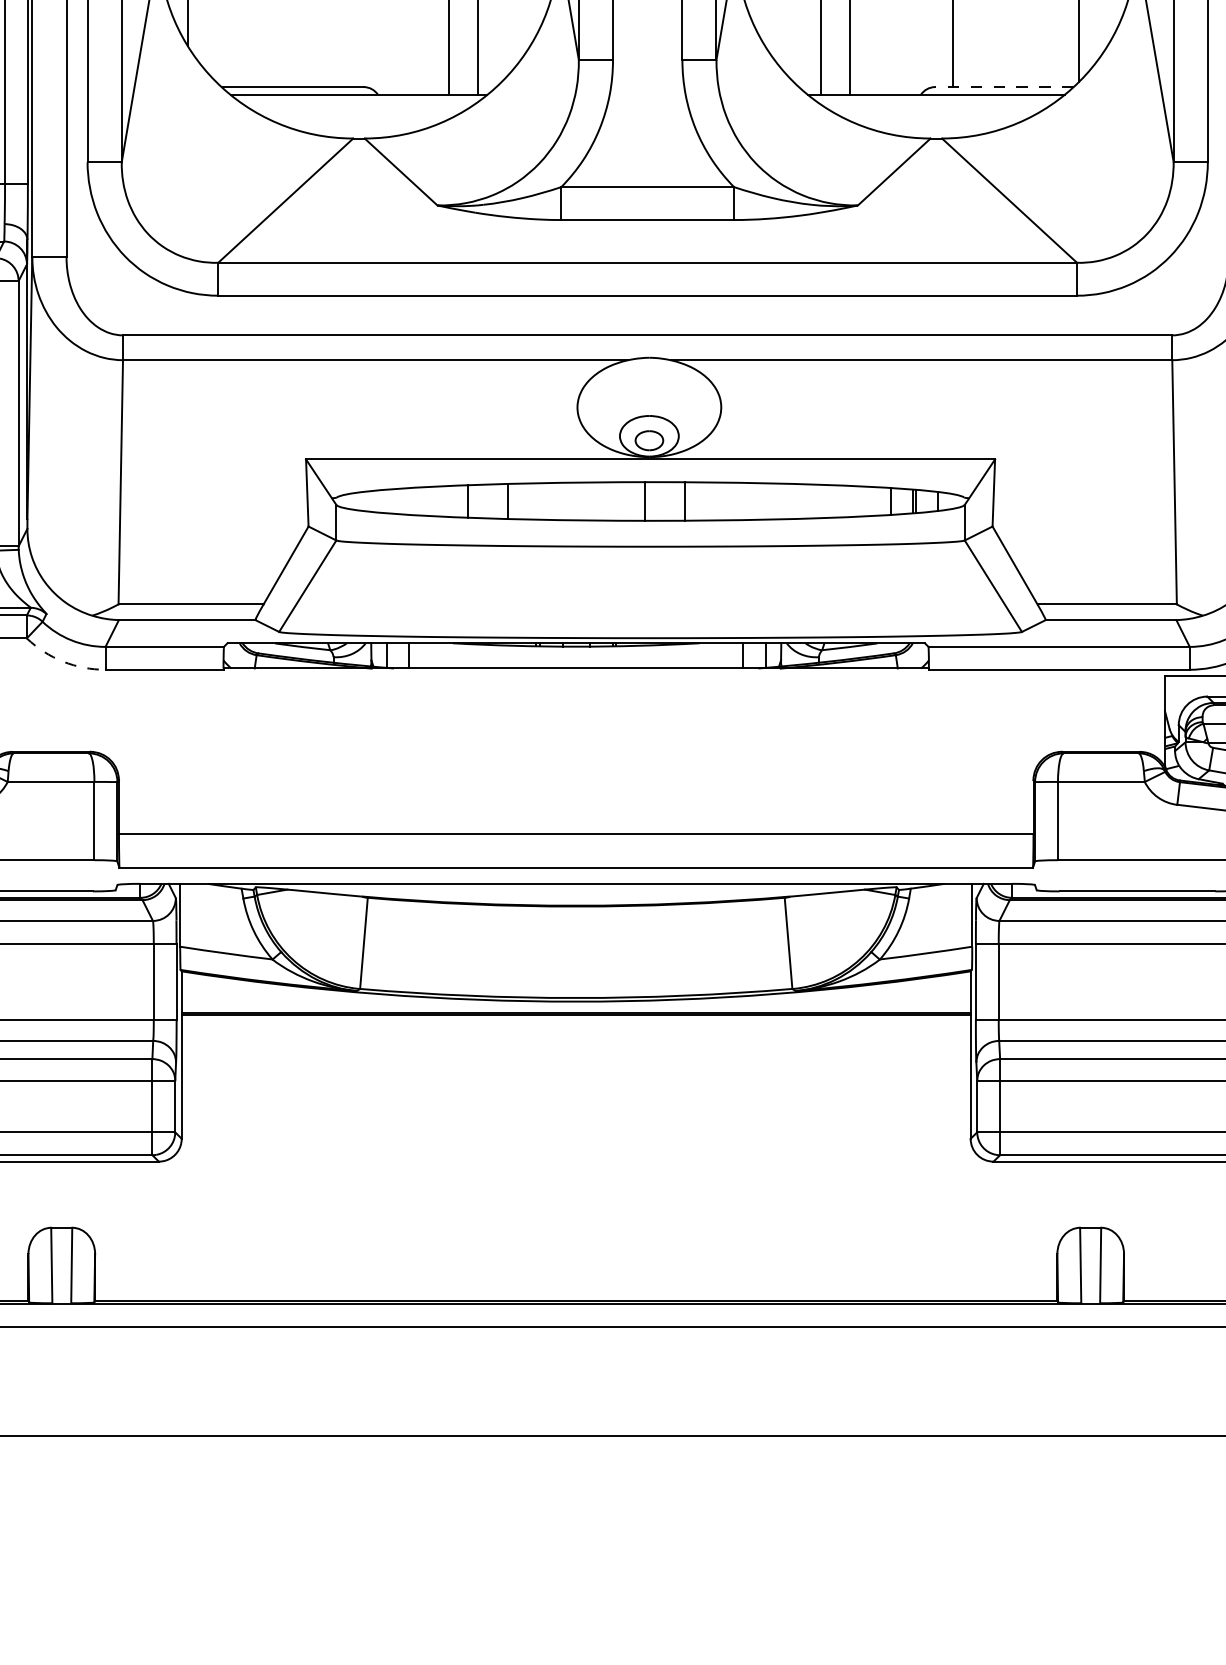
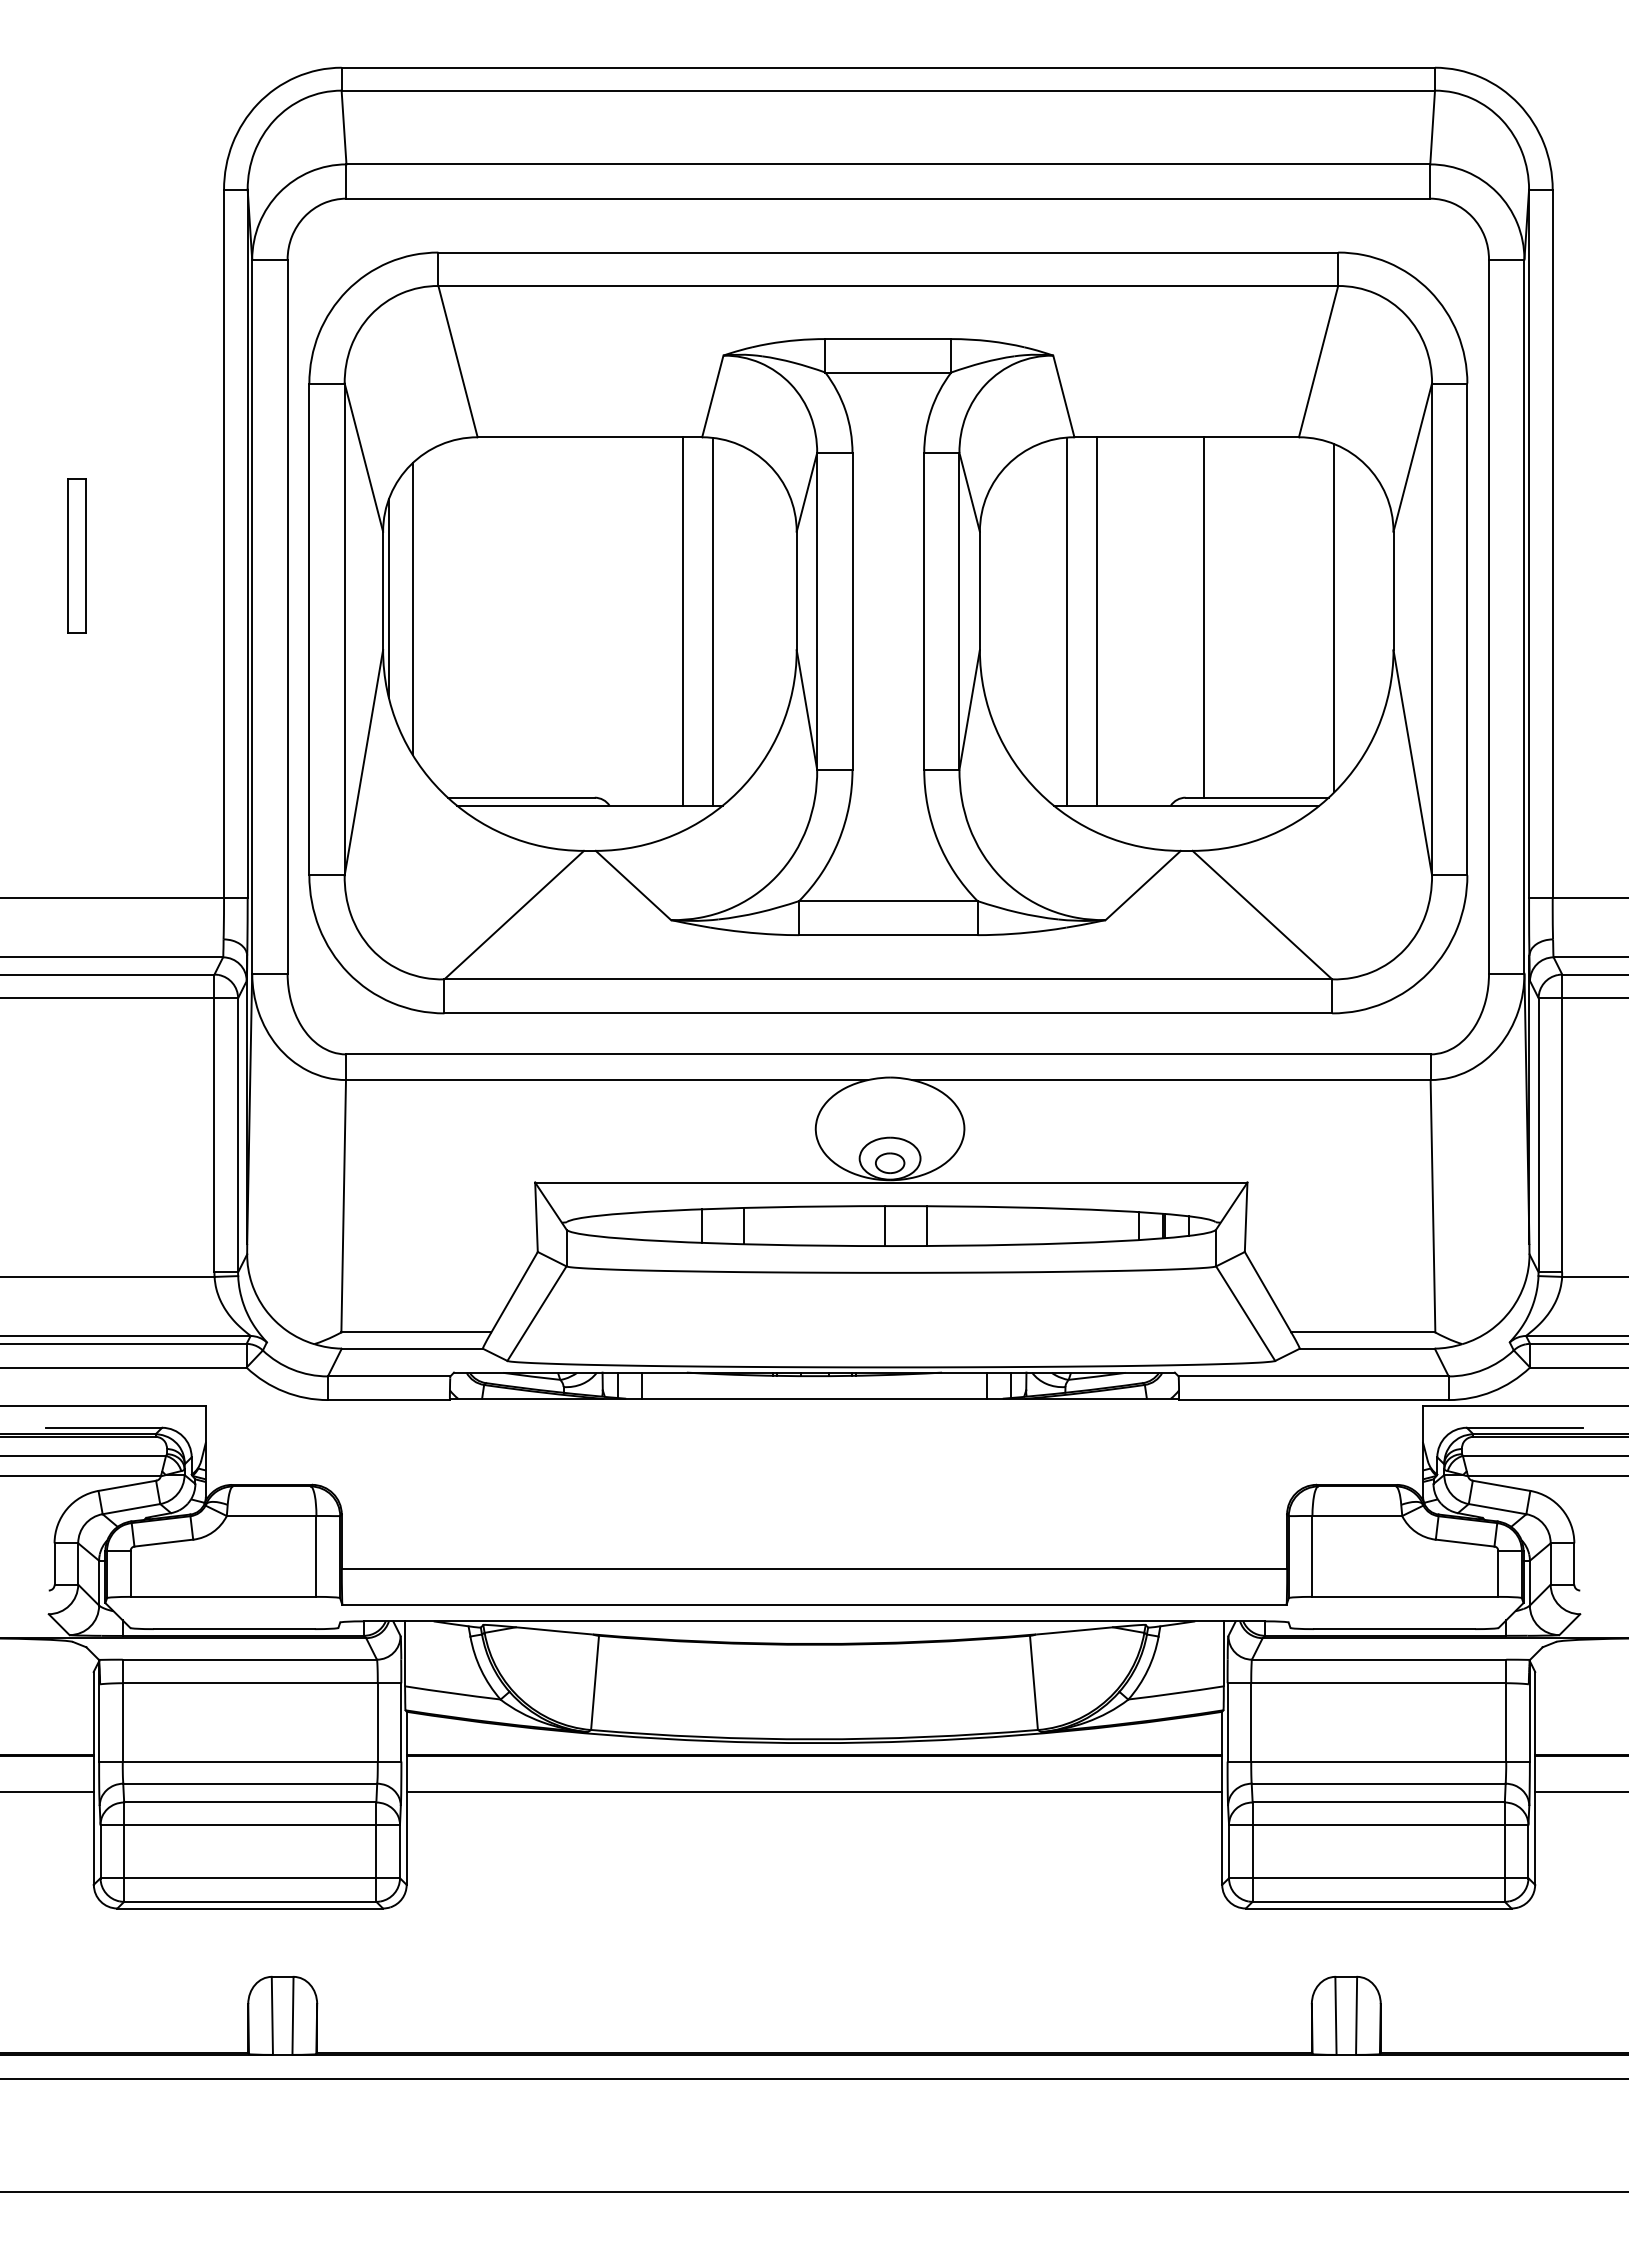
line: (1003, 86) -> (1256, 797), dashed -> solid
arc: (63, 661) -> (284, 1391), dashed -> solid
line: (576, 1048) -> (814, 1791), added

